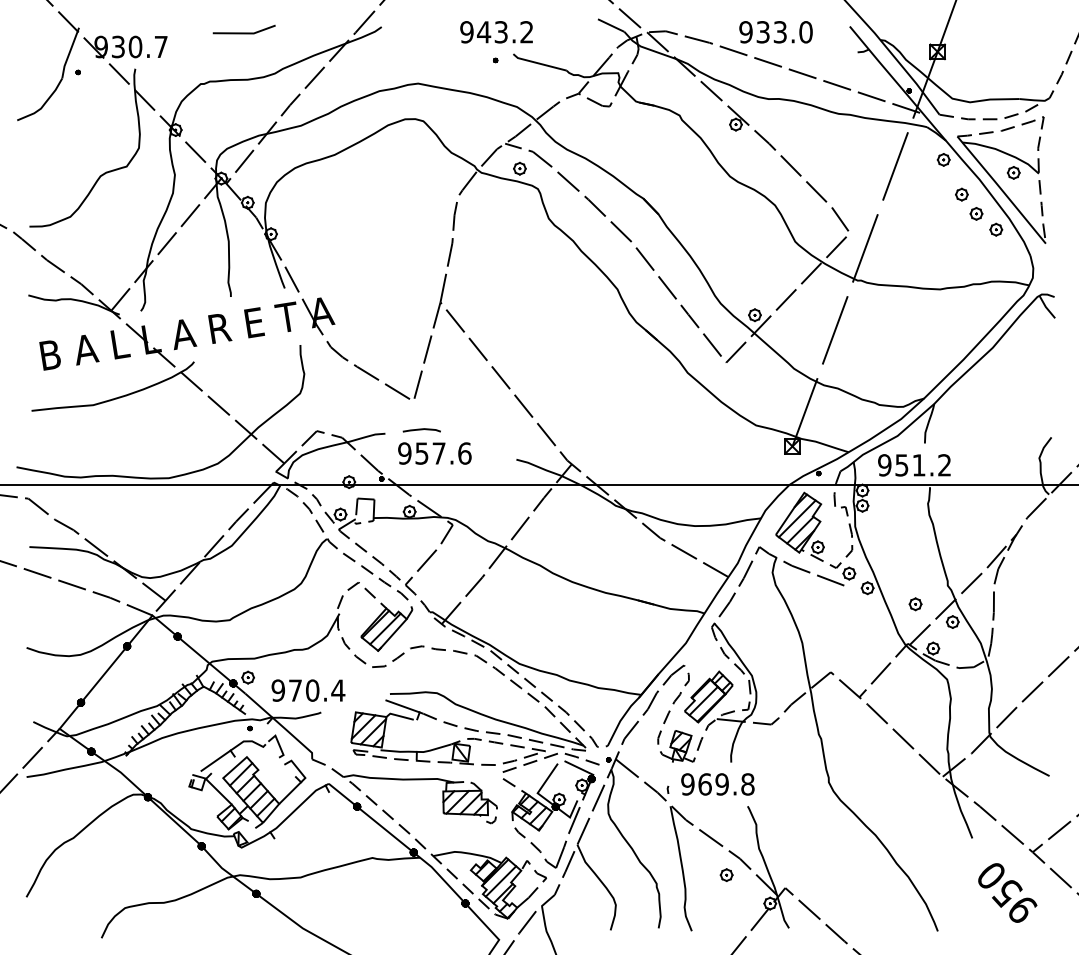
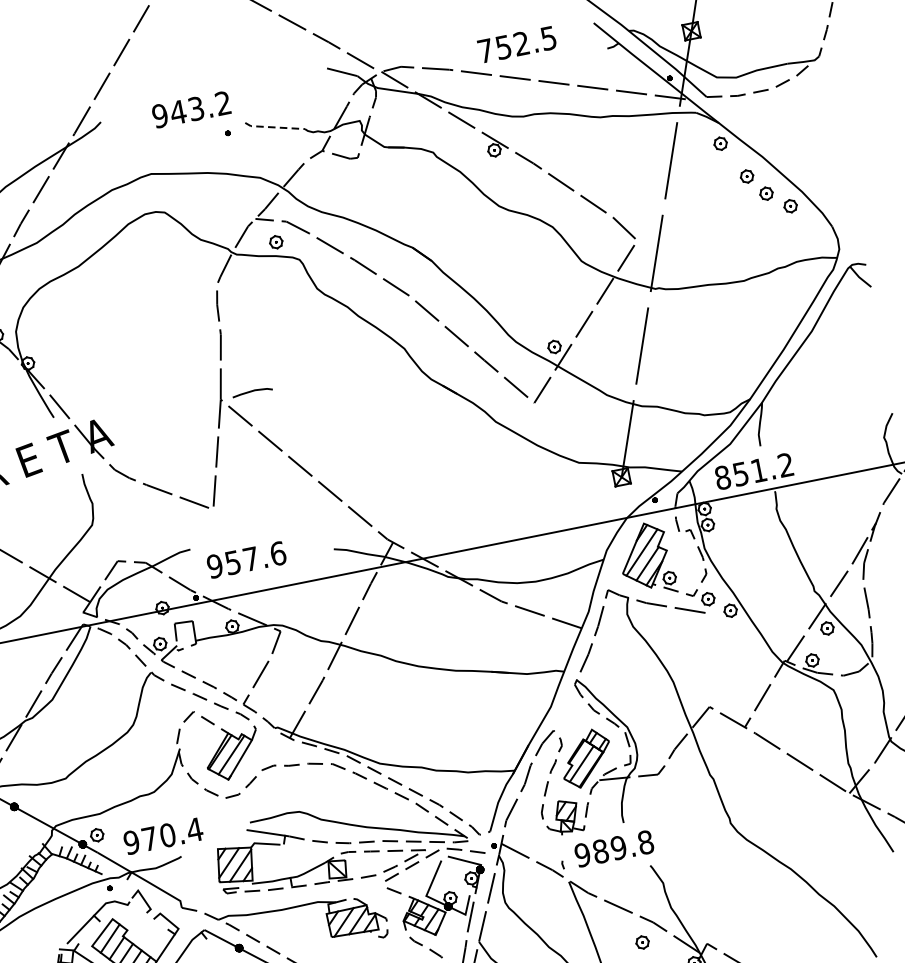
text: (496, 32) -> (191, 110), moved
text: (775, 32) -> (516, 45), 933.0 -> 752.5
line: (538, 63) -> (273, 127), solid -> dashed
part: (1001, 179) -> (785, 152), removed
line: (421, 430) -> (252, 392), moved
text: (884, 465) -> (722, 477), 951.2 -> 851.2
part: (915, 604) -> (784, 617), removed
text: (704, 784) -> (600, 851), 969.8 -> 989.8

